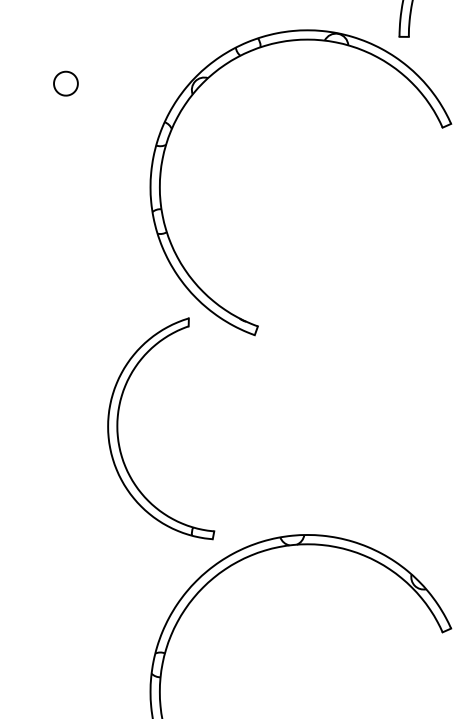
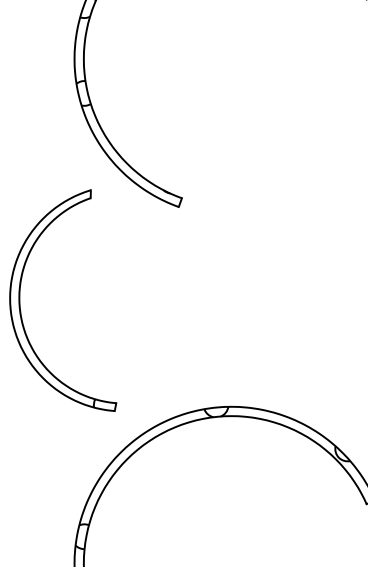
part: (118, 428) -> (20, 300), moved

